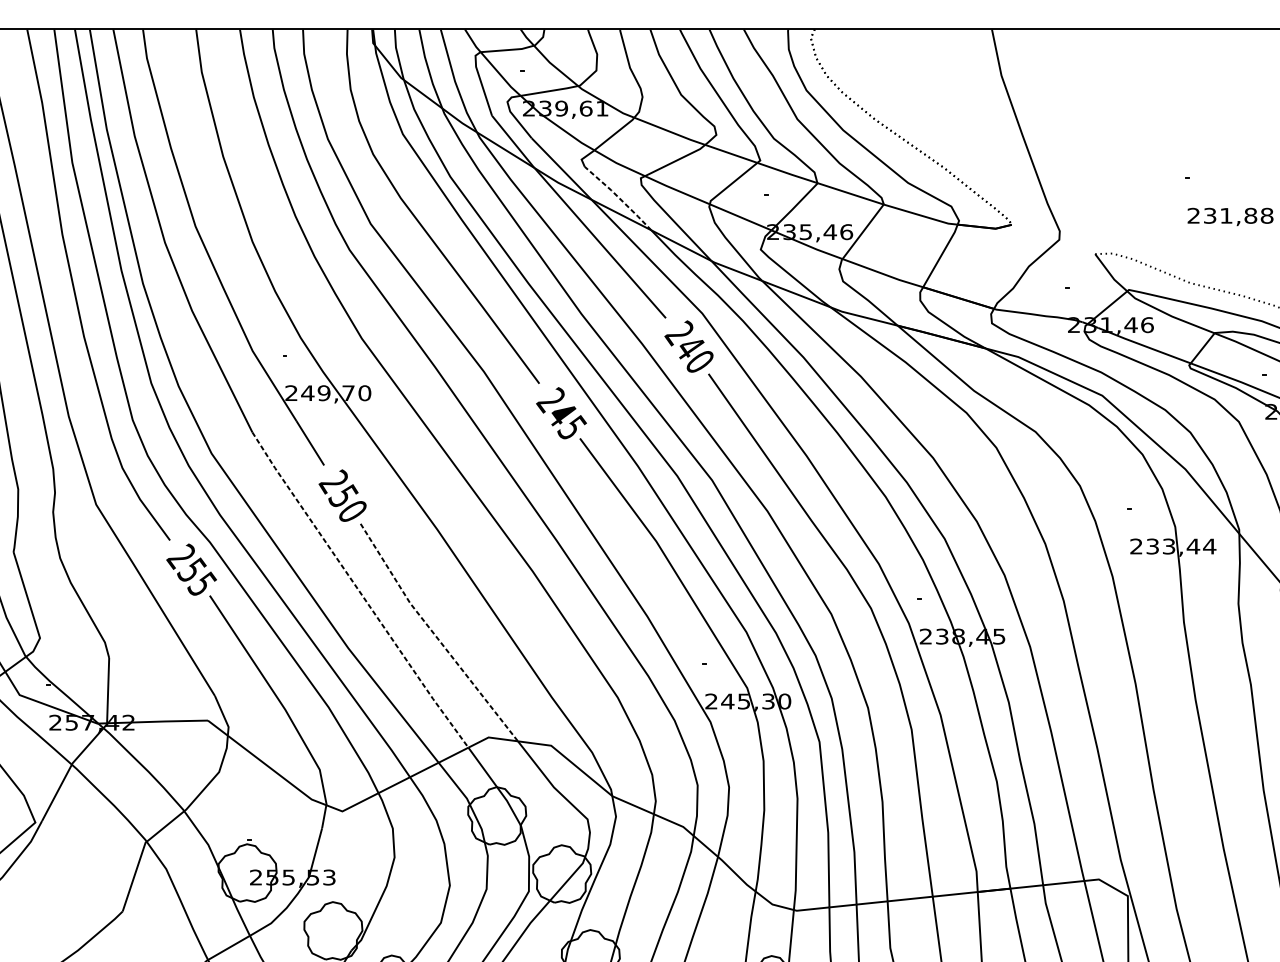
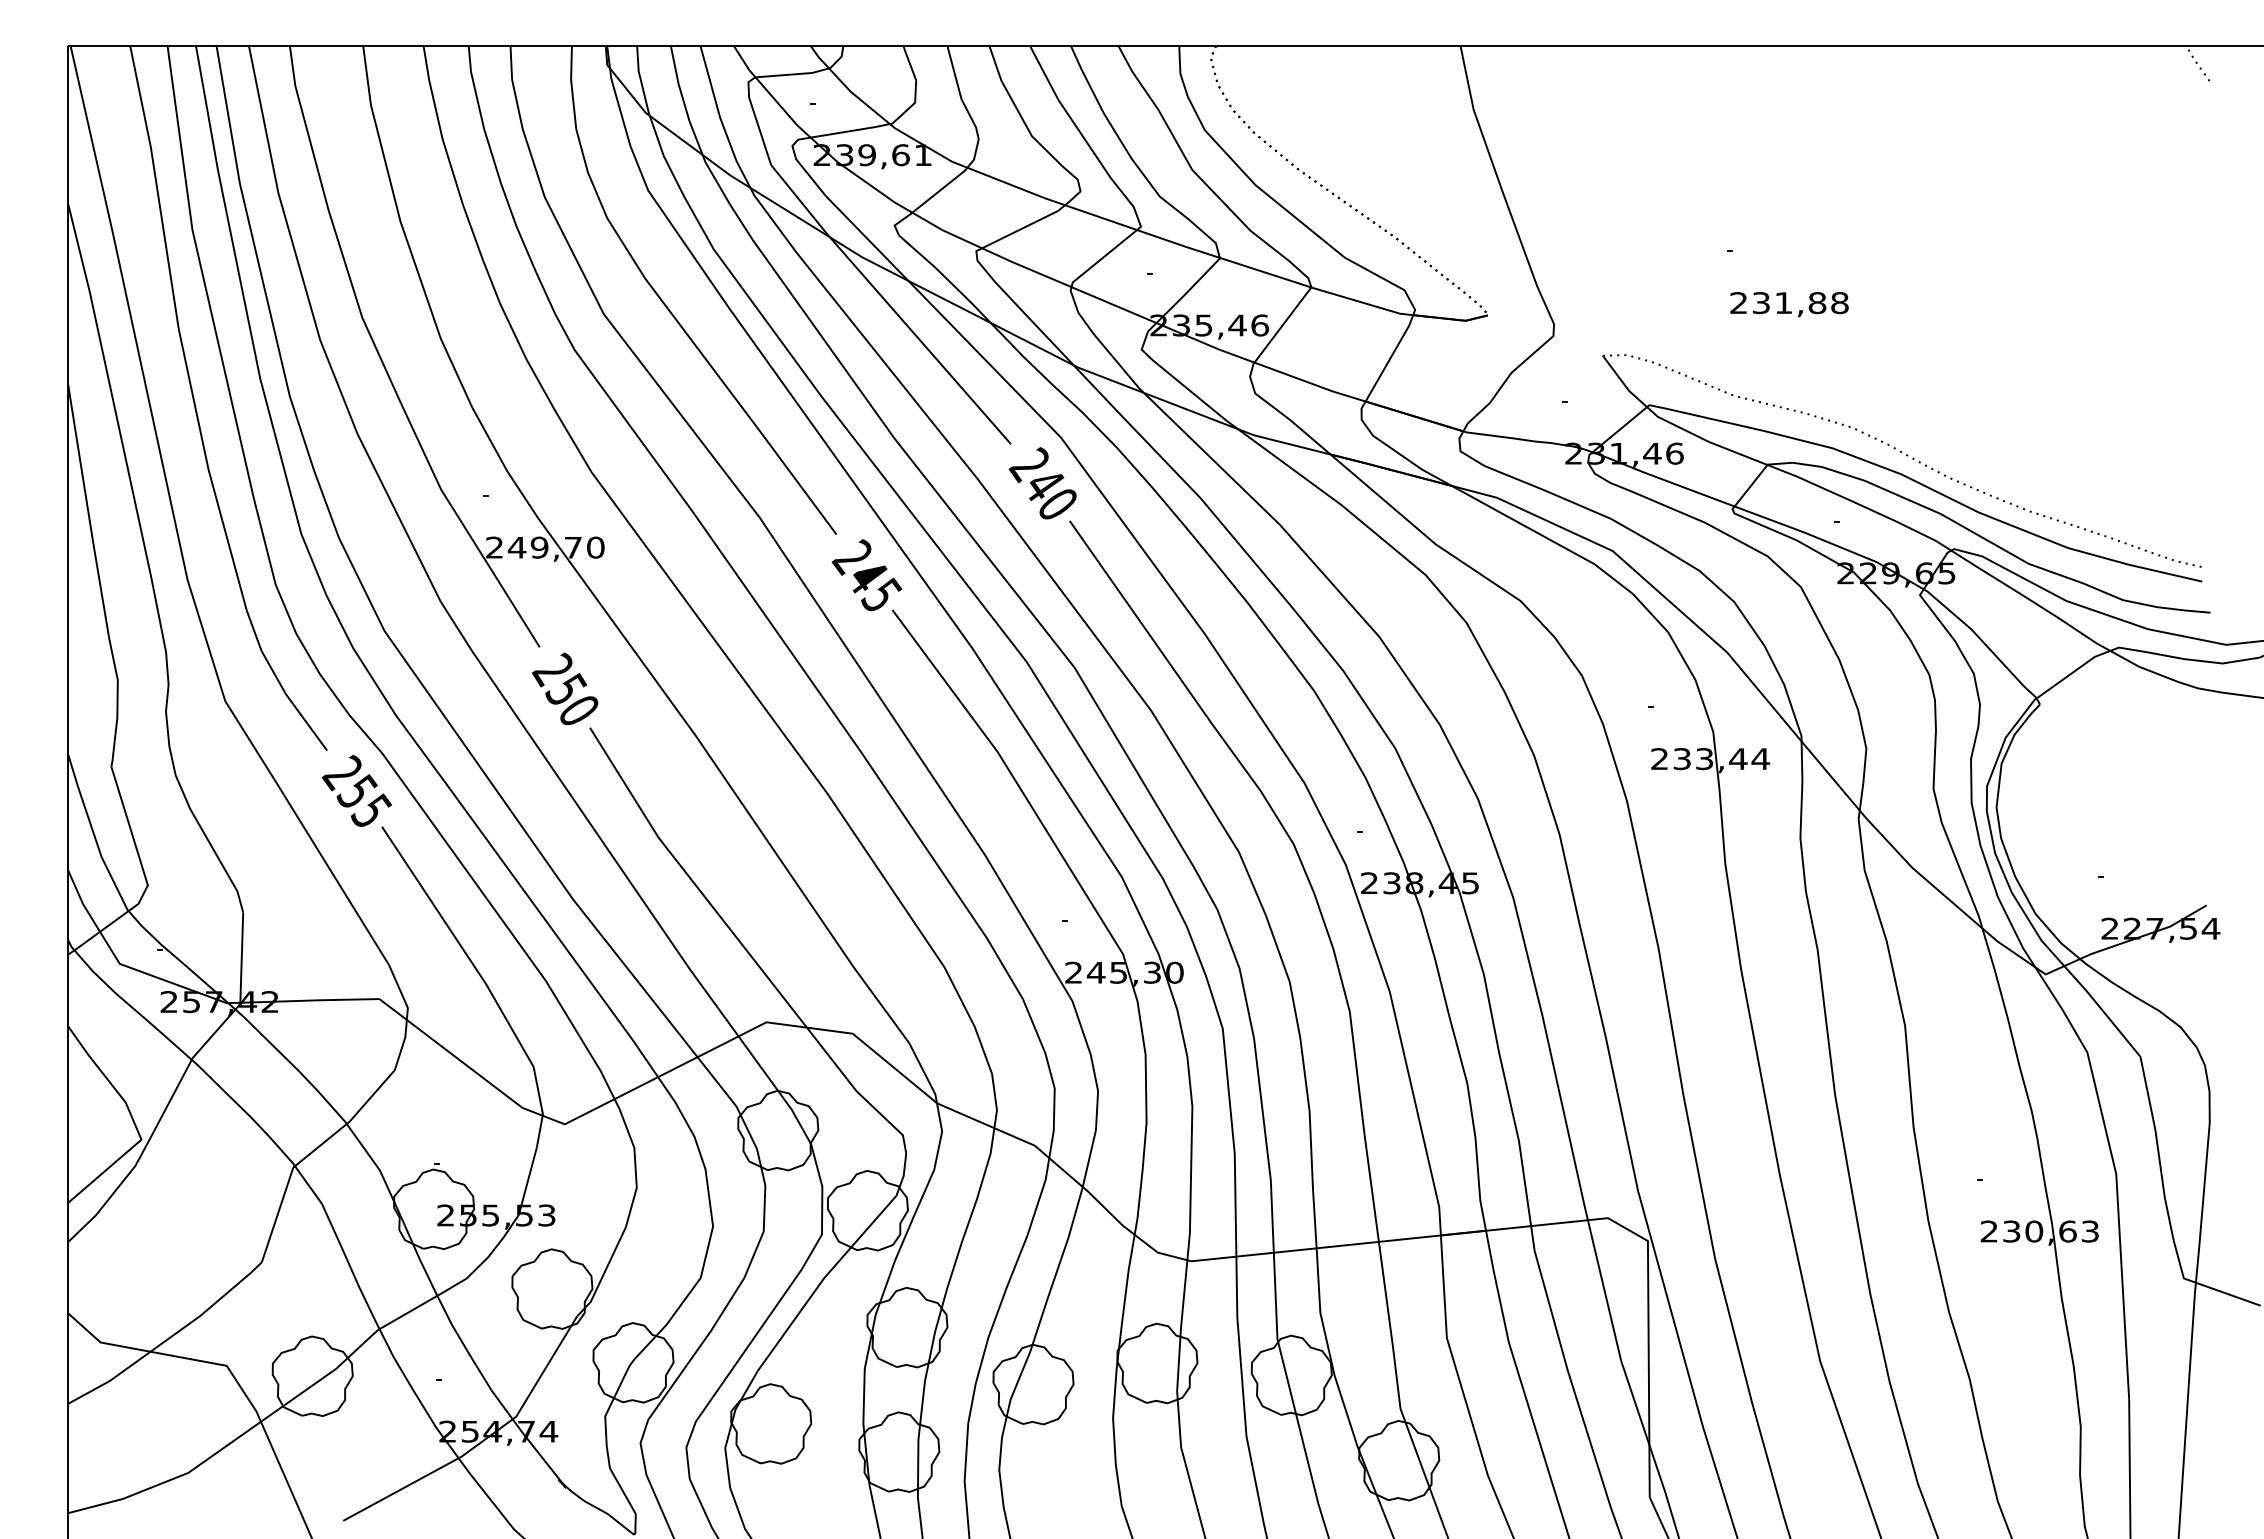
line: (619, 198) -> (946, 278), dashed -> solid
line: (358, 591) -> (587, 820), dashed -> solid
line: (435, 635) -> (692, 881), dashed -> solid

